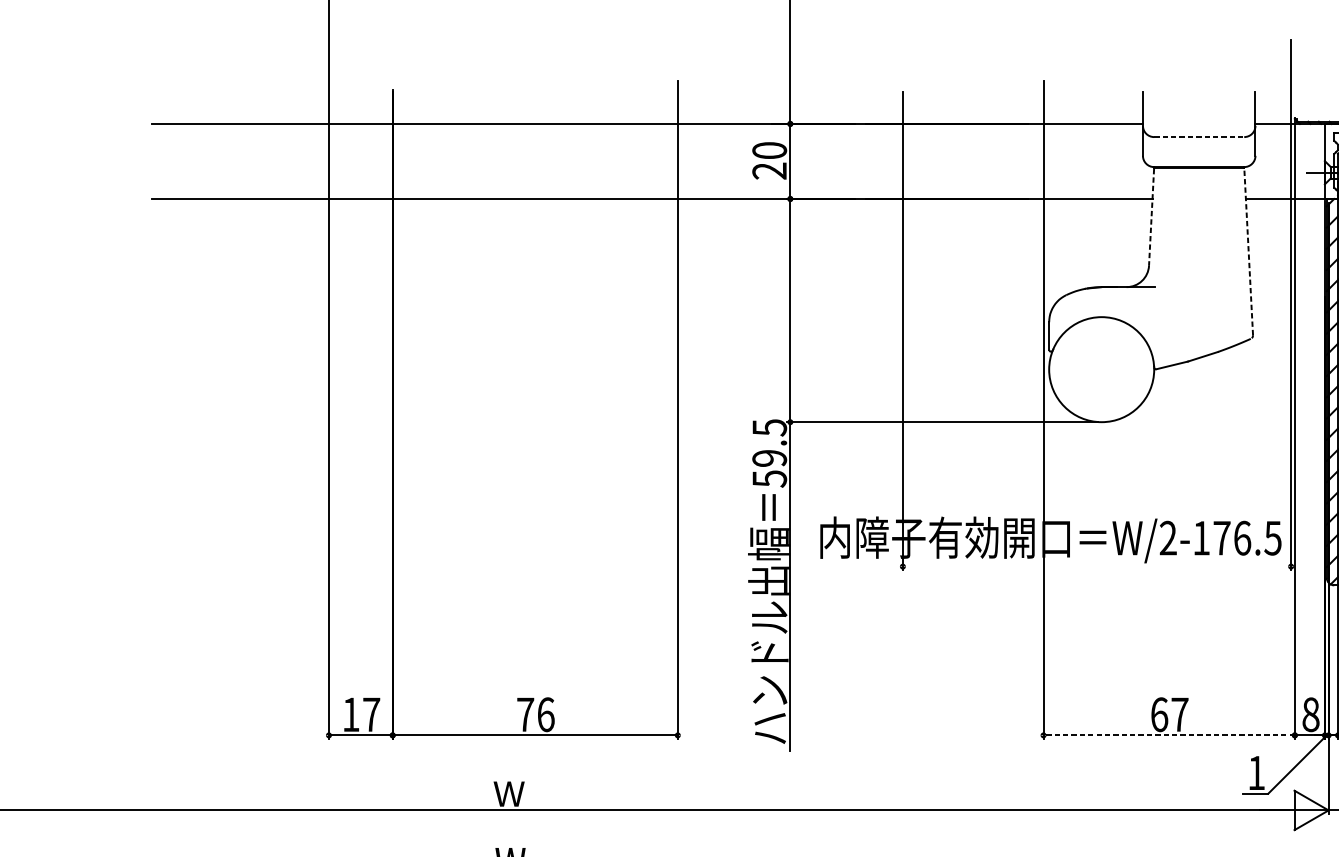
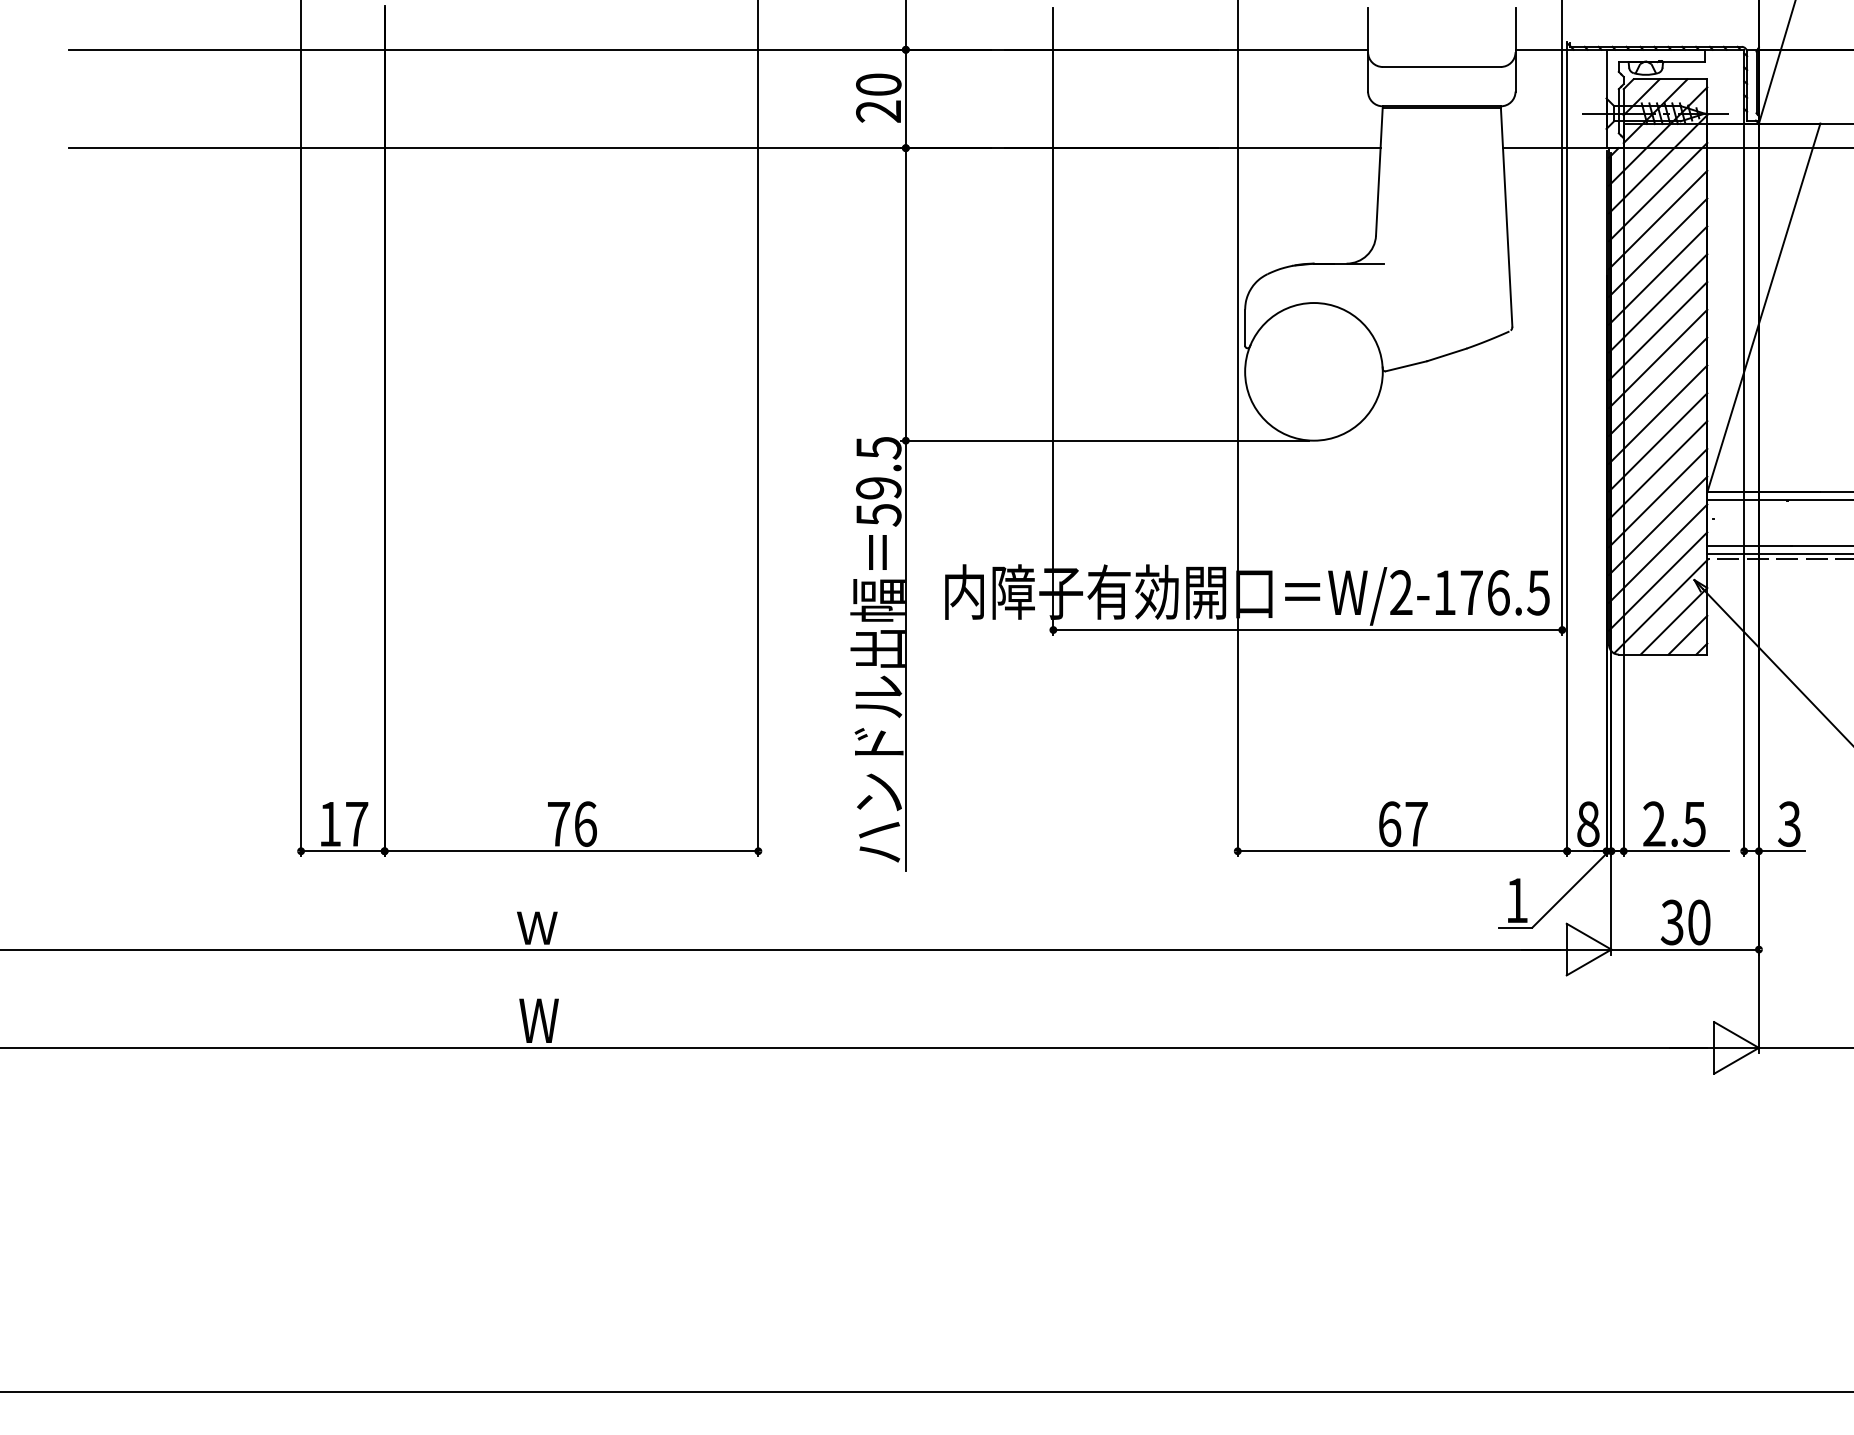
line: (1199, 137) -> (1442, 67), dashed -> solid
line: (1151, 217) -> (1379, 172), dashed -> solid
line: (1248, 251) -> (1506, 217), dashed -> solid
line: (1096, 566) -> (1307, 630), added
line: (1169, 735) -> (1402, 851), dashed -> solid

